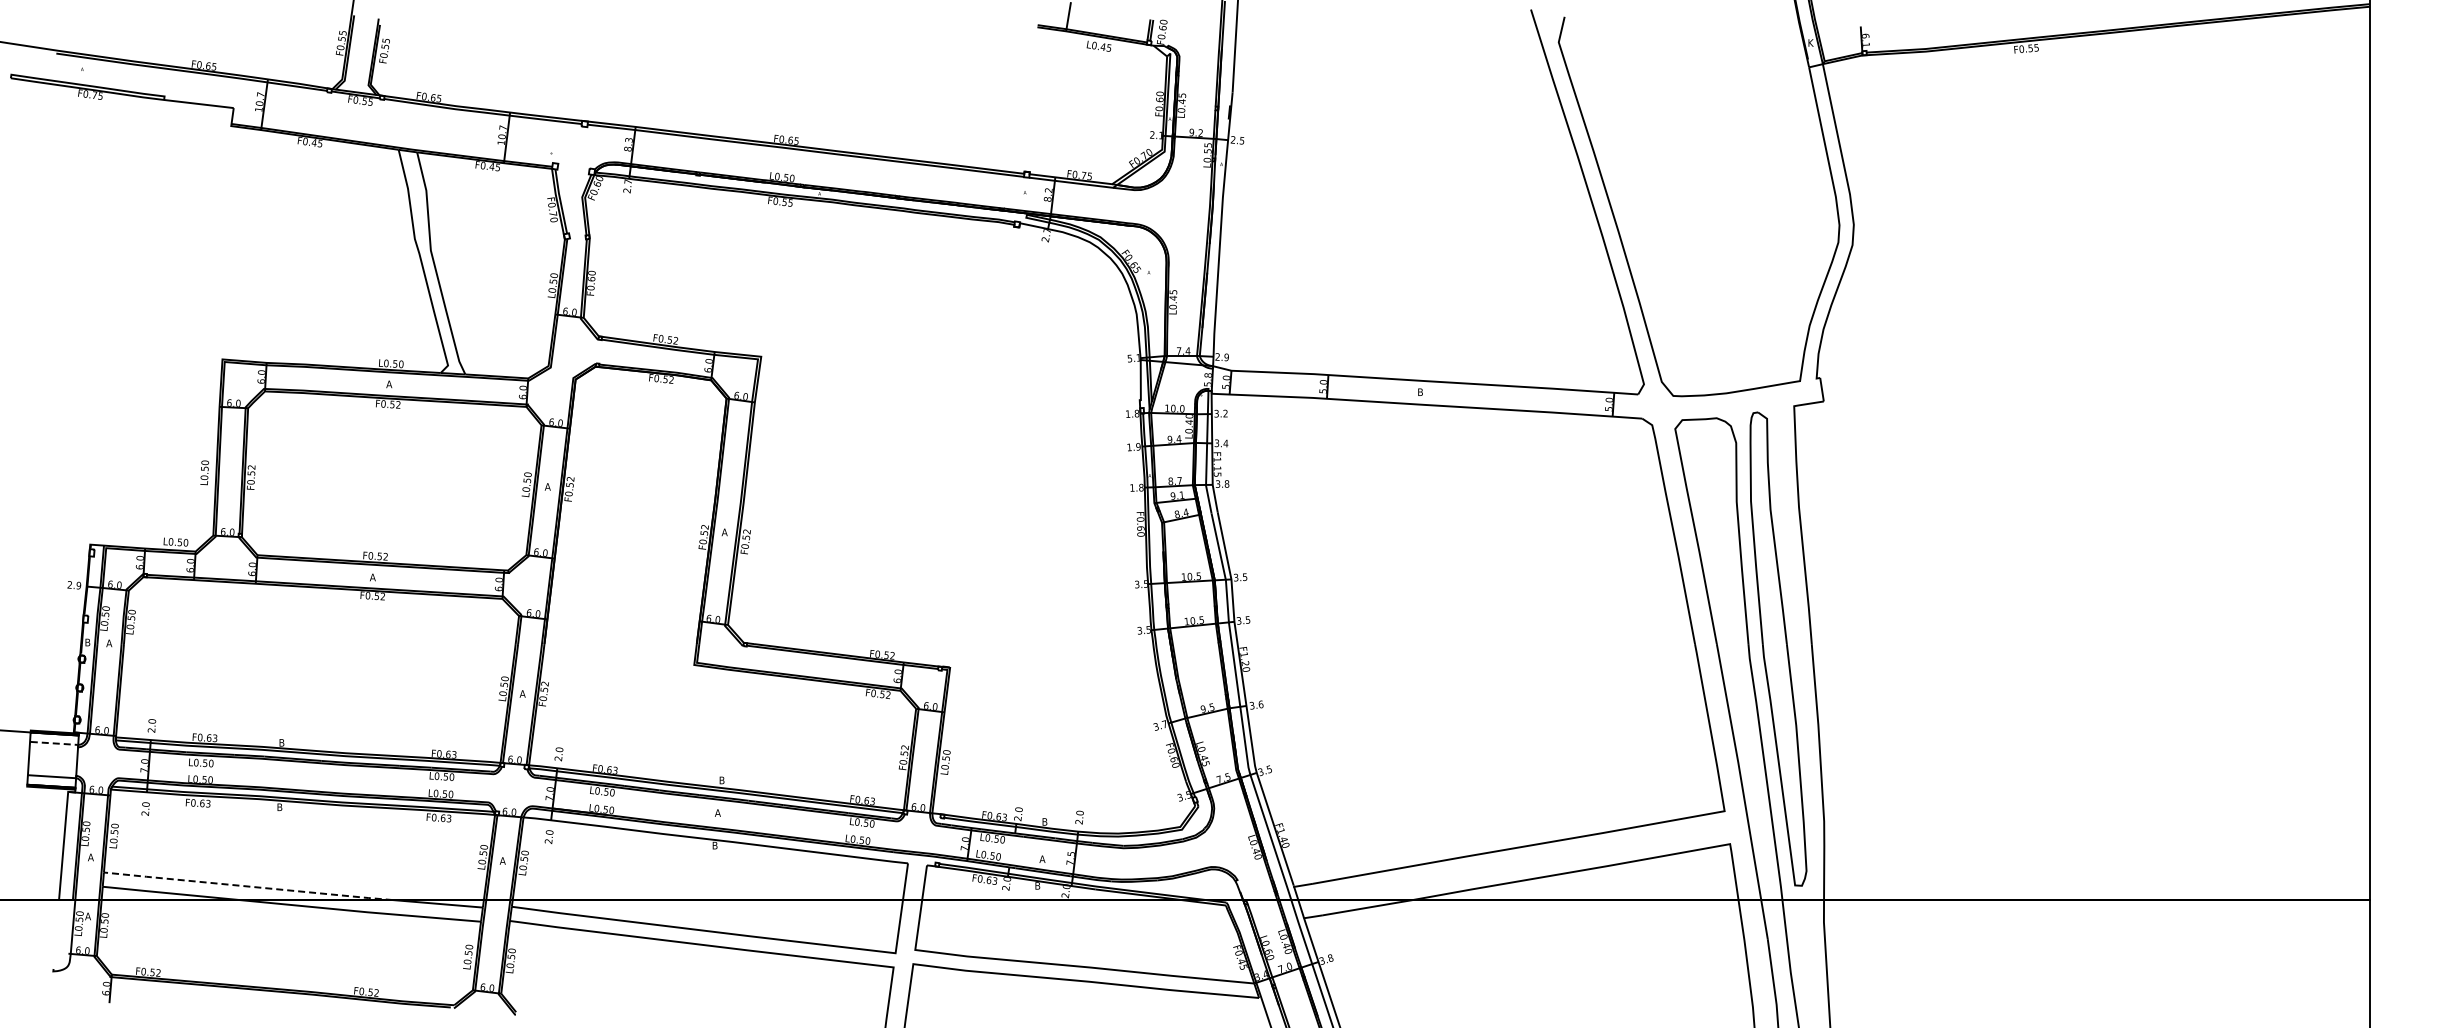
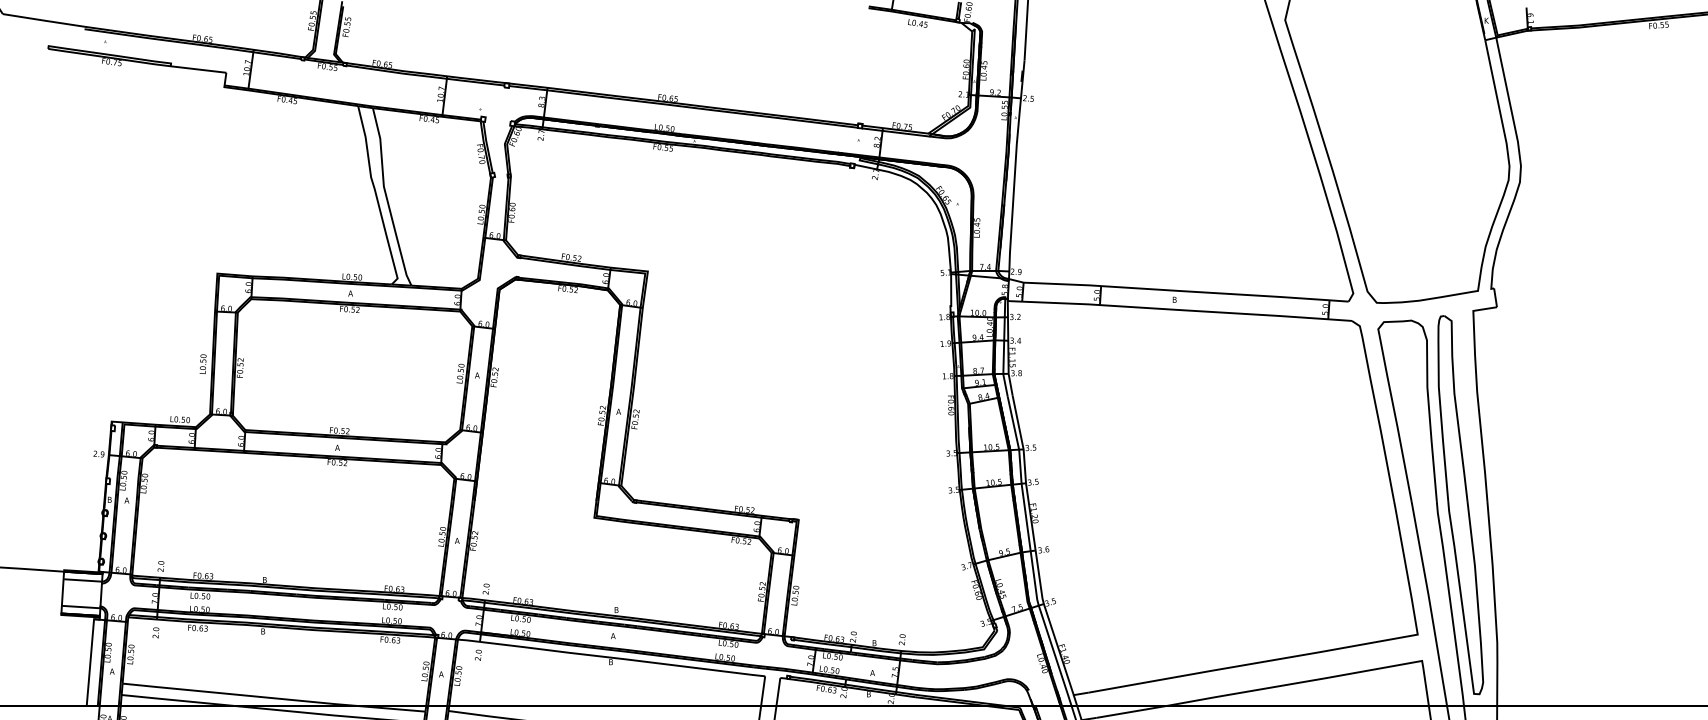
line: (54, 743) -> (83, 580), dashed -> solid
line: (247, 886) -> (237, 694), dashed -> solid

